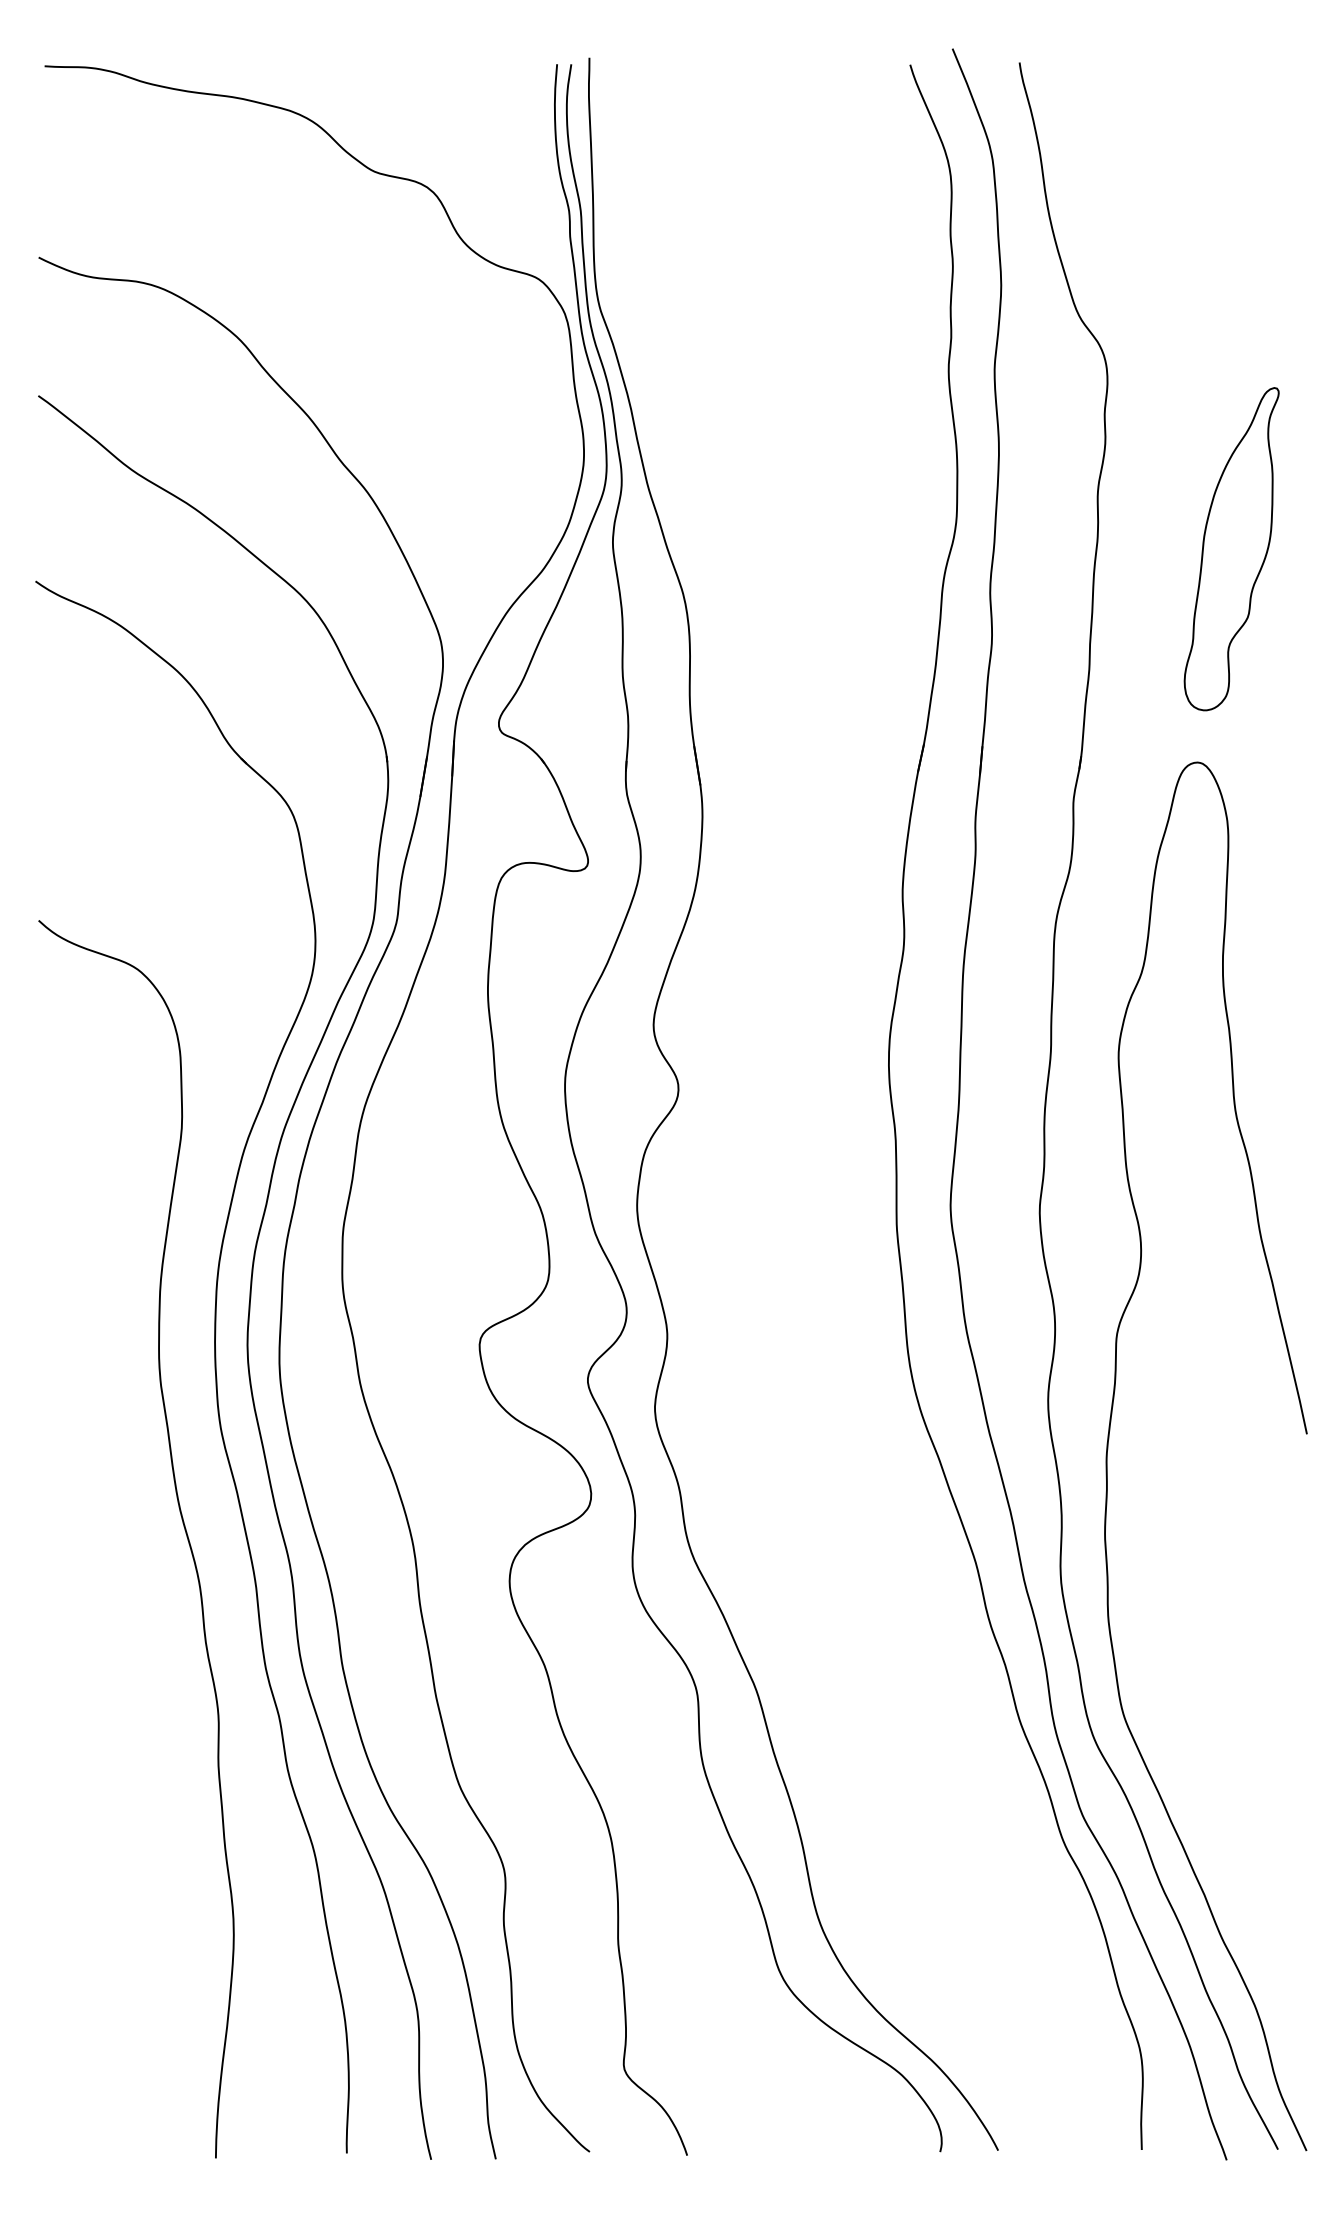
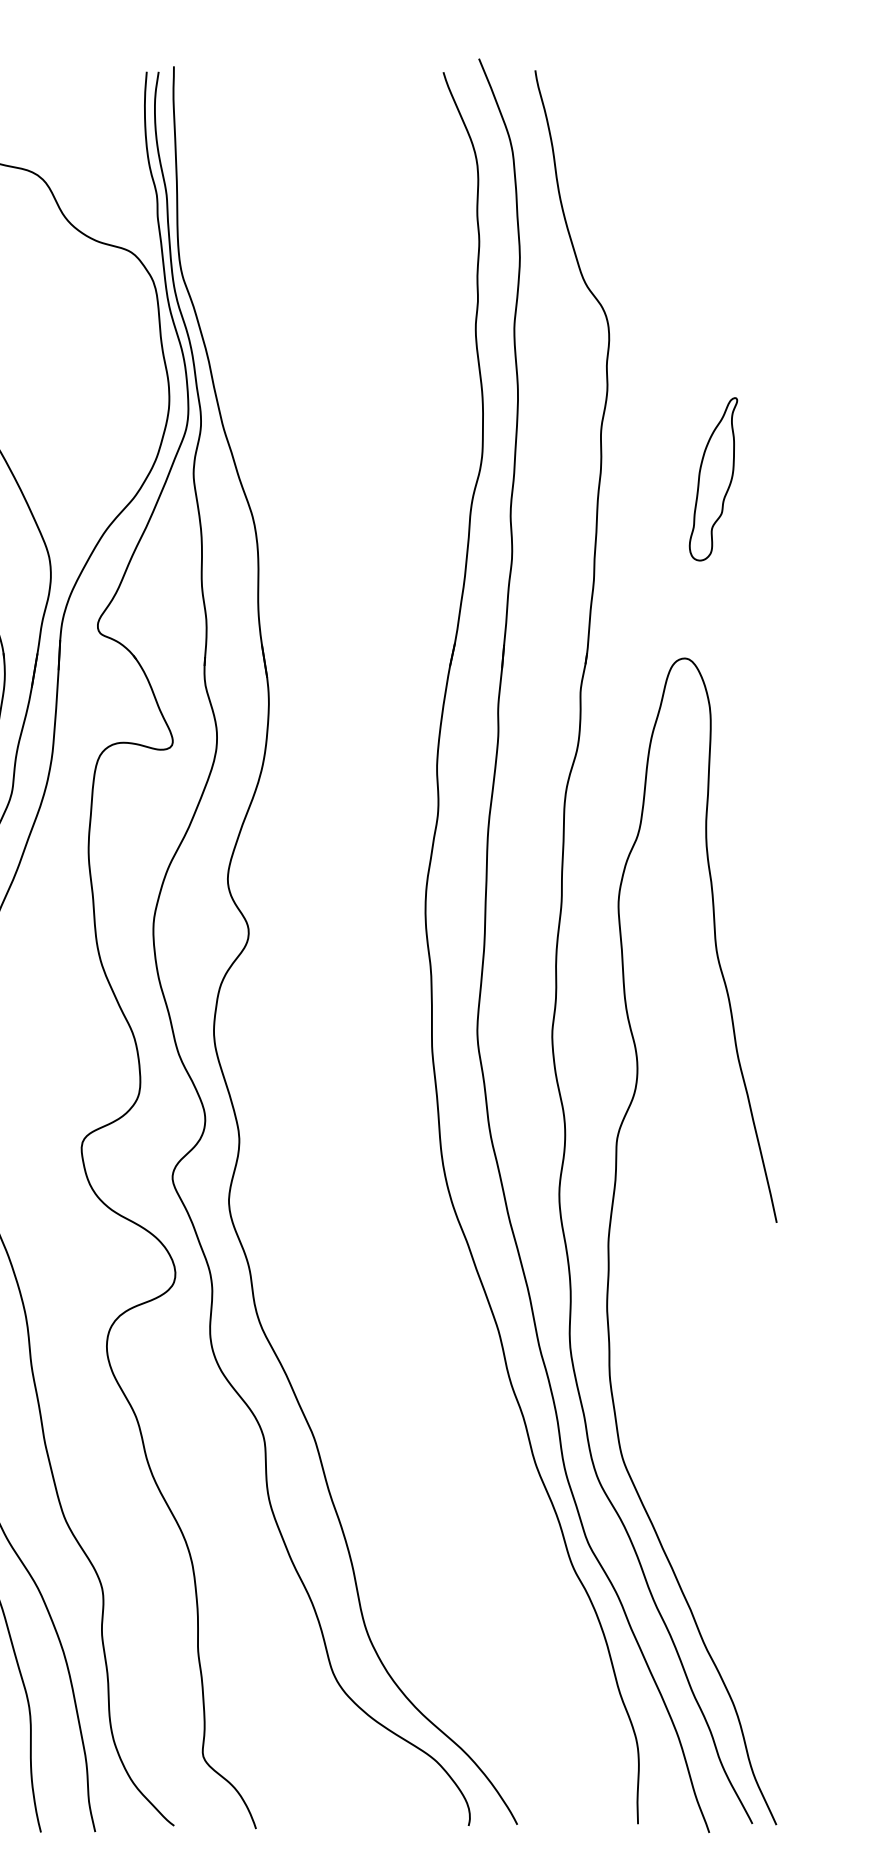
part: (1231, 549) -> (713, 479), size x0.6

